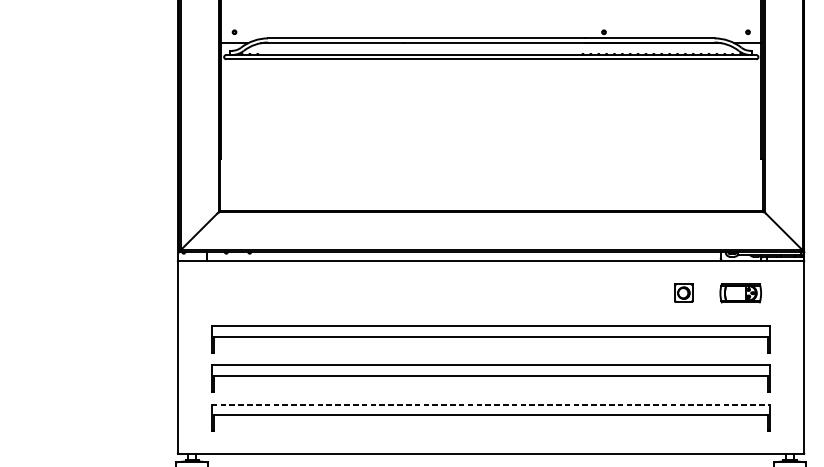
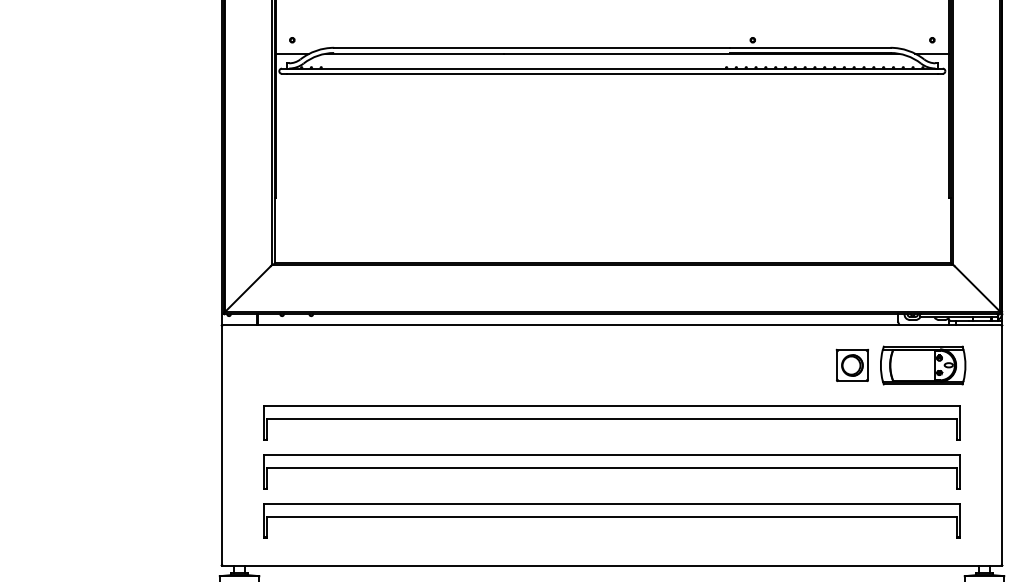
part: (683, 292) -> (851, 364), size x1.43
part: (740, 293) -> (923, 365), size x1.67
line: (491, 404) -> (612, 504), dashed -> solid

